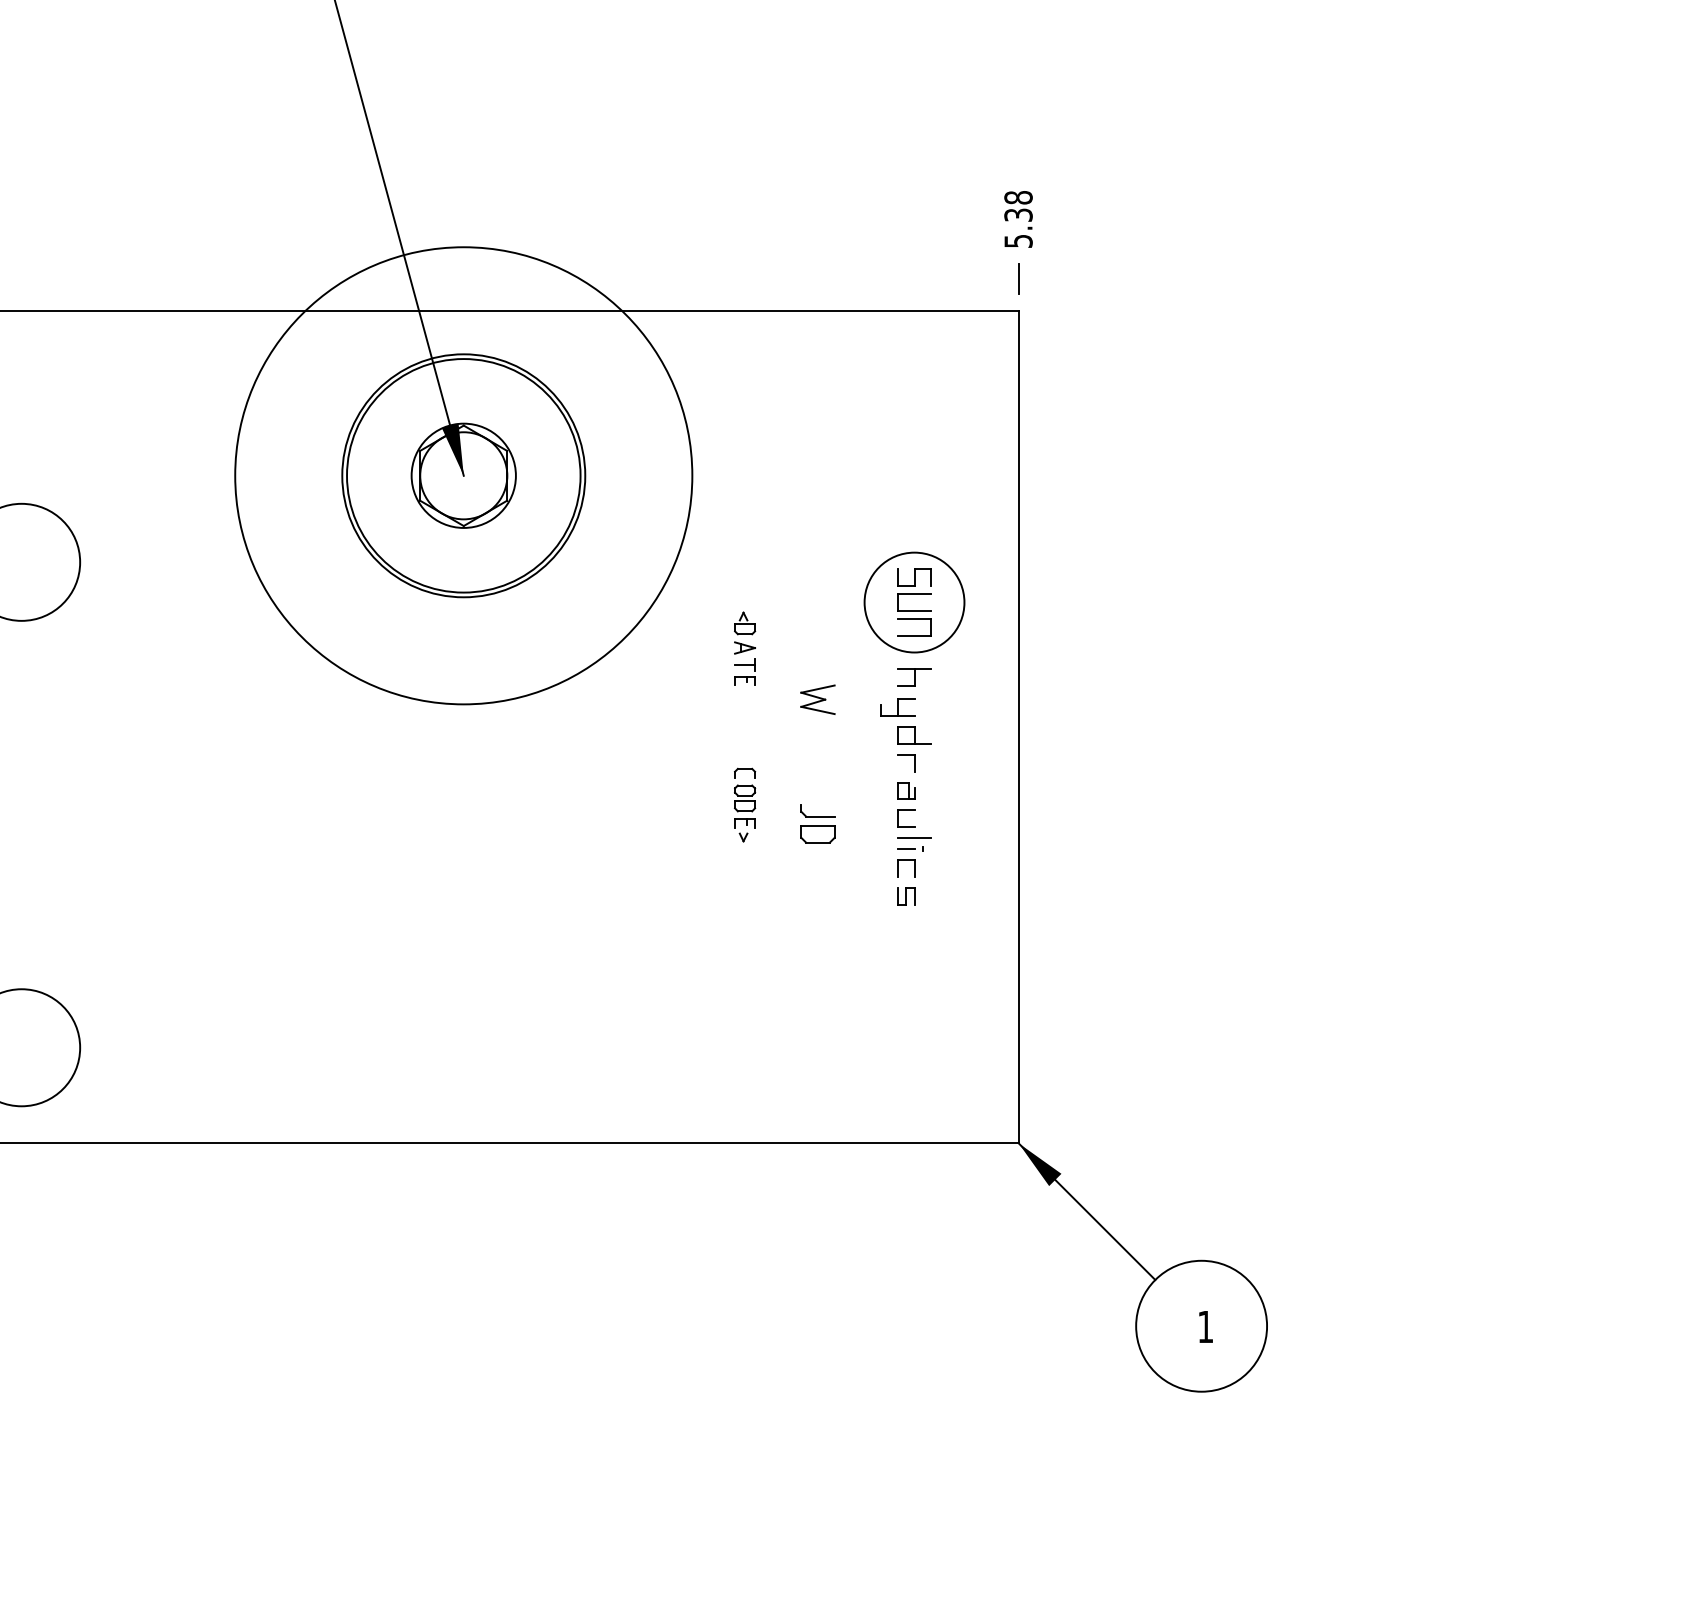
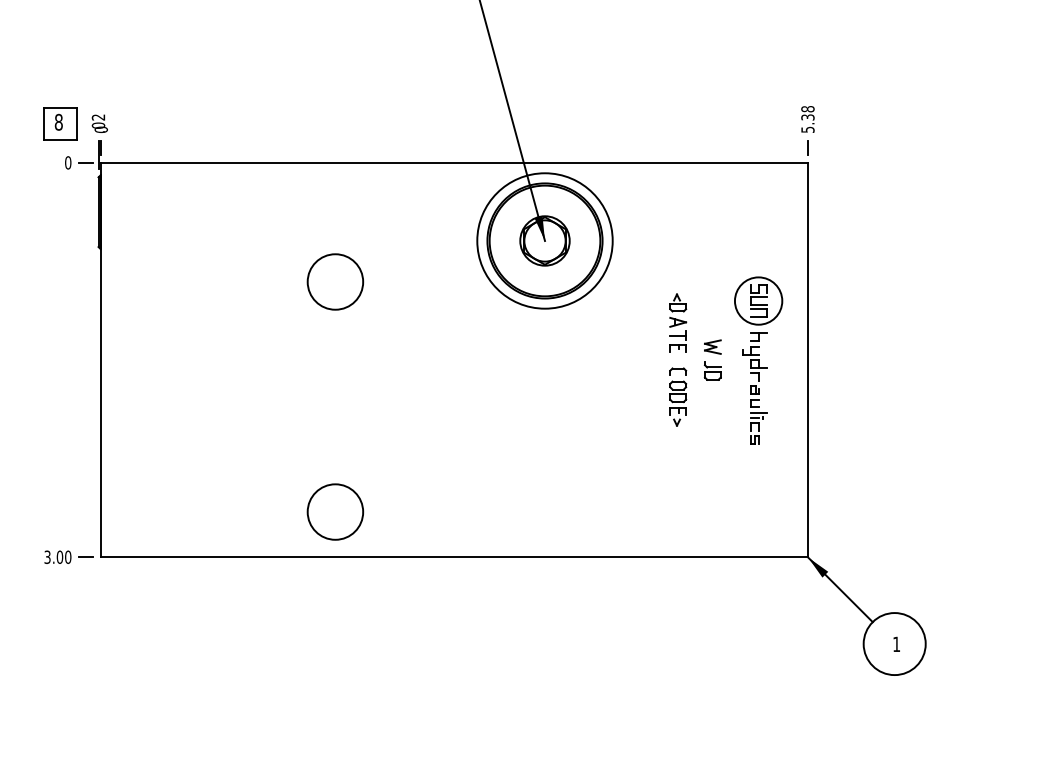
circle: (462, 474) -> (544, 240), size x0.62
part: (745, 647) -> (678, 322), size x1.67
part: (745, 803) -> (678, 396), size x1.67
part: (817, 822) -> (712, 370), moved

